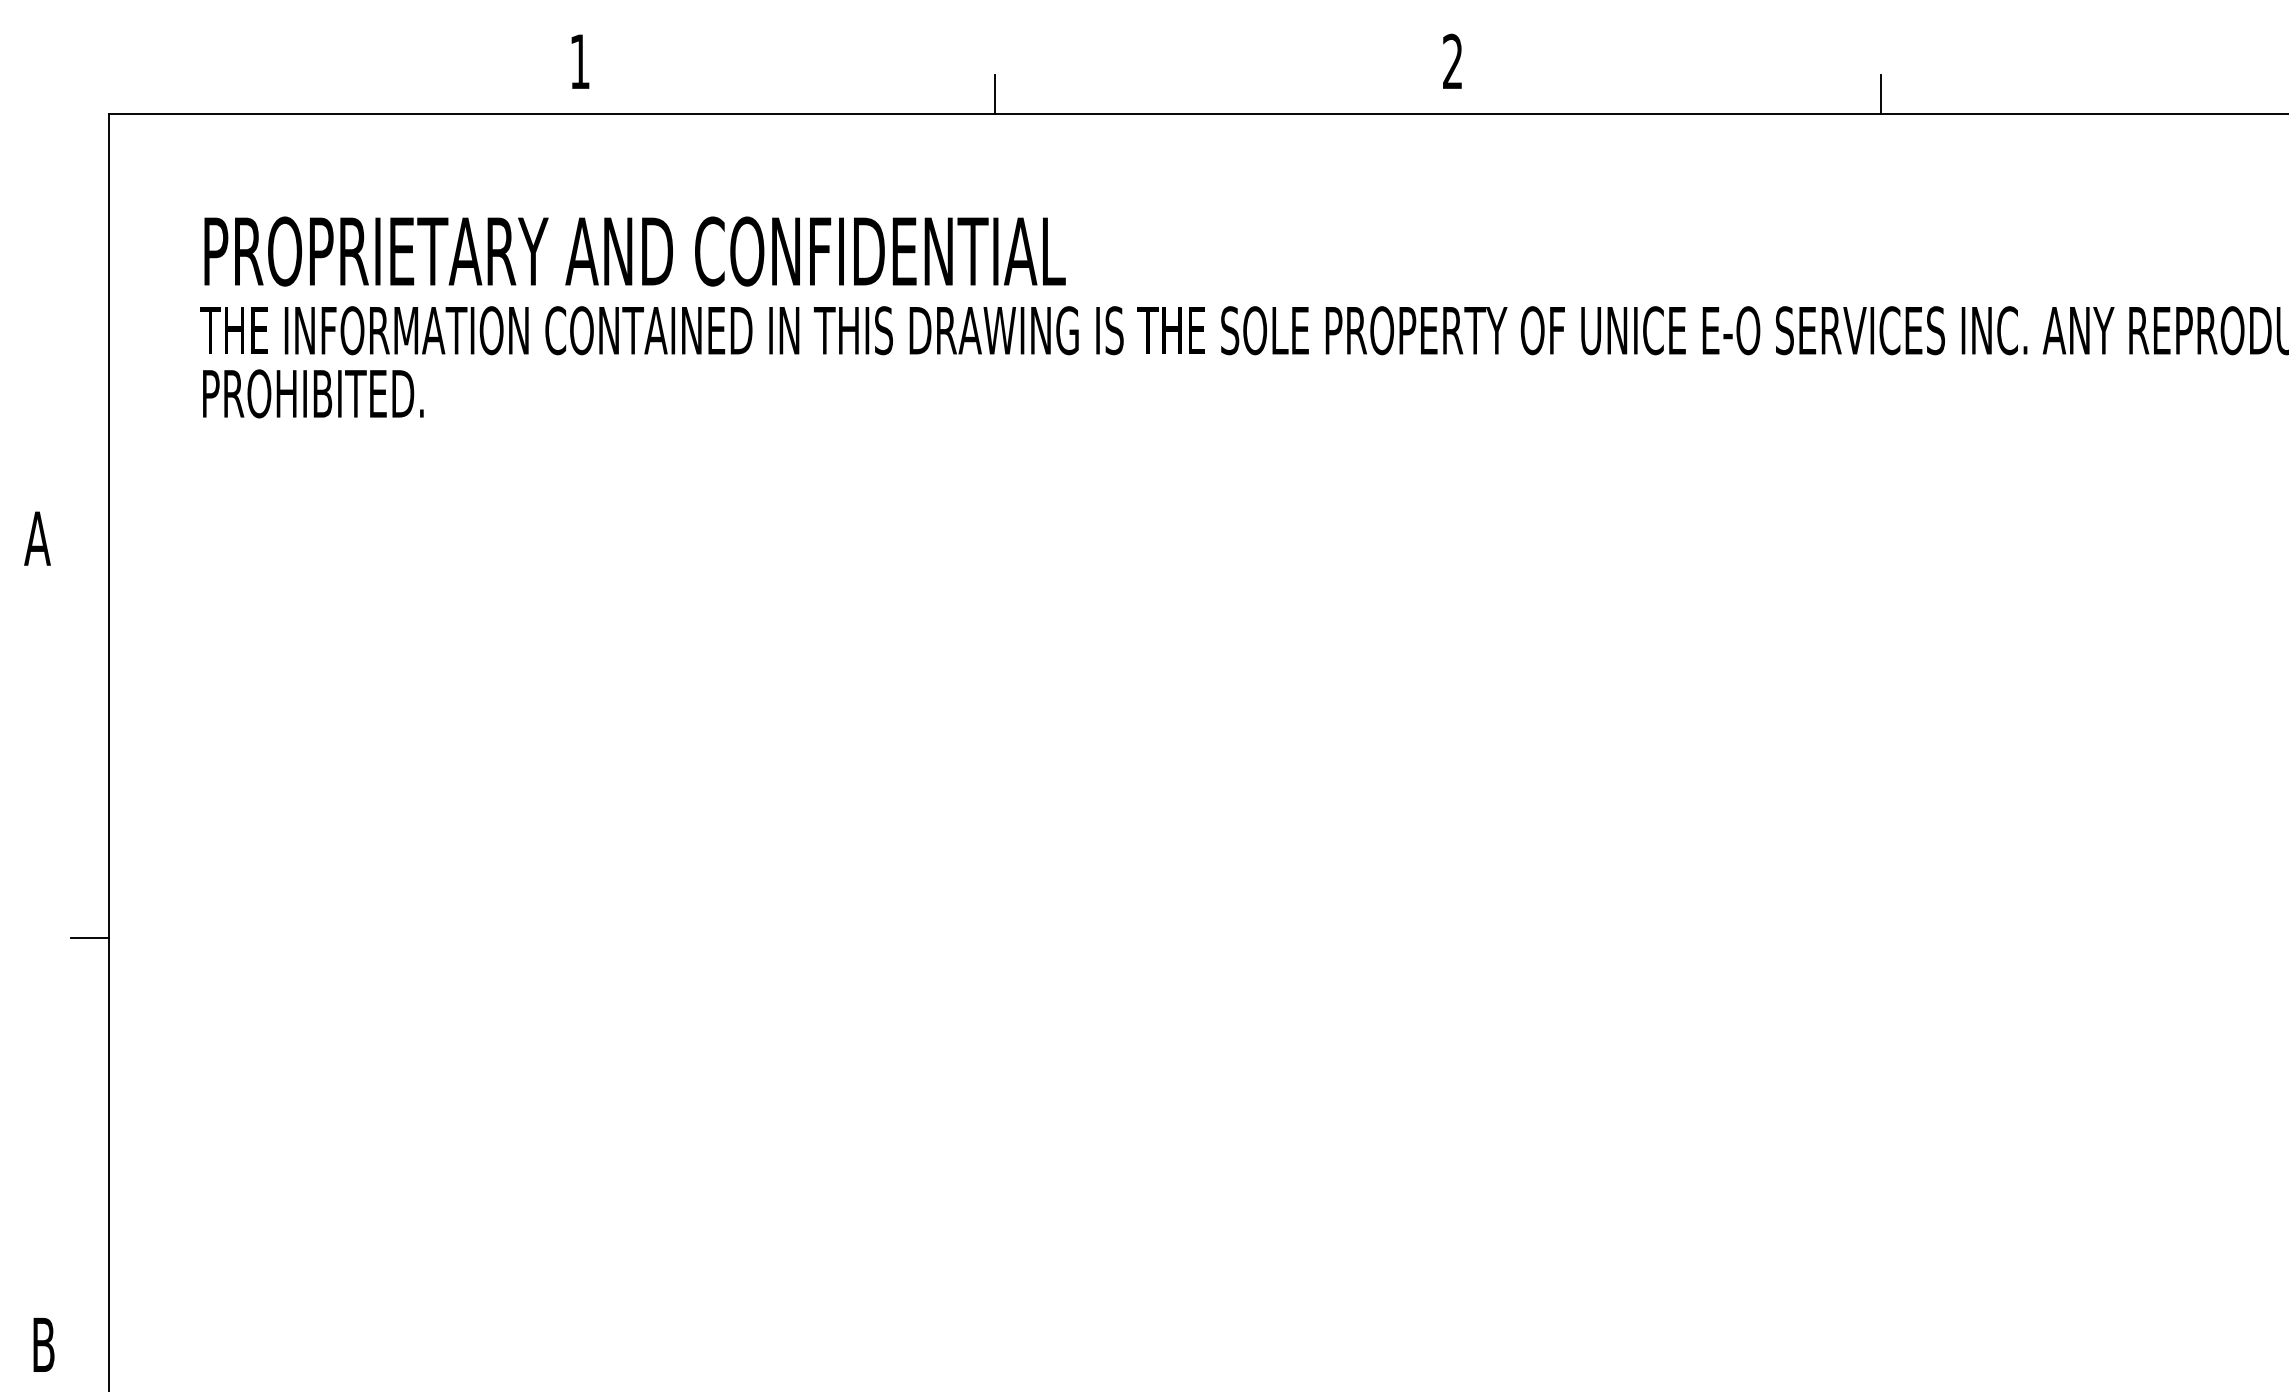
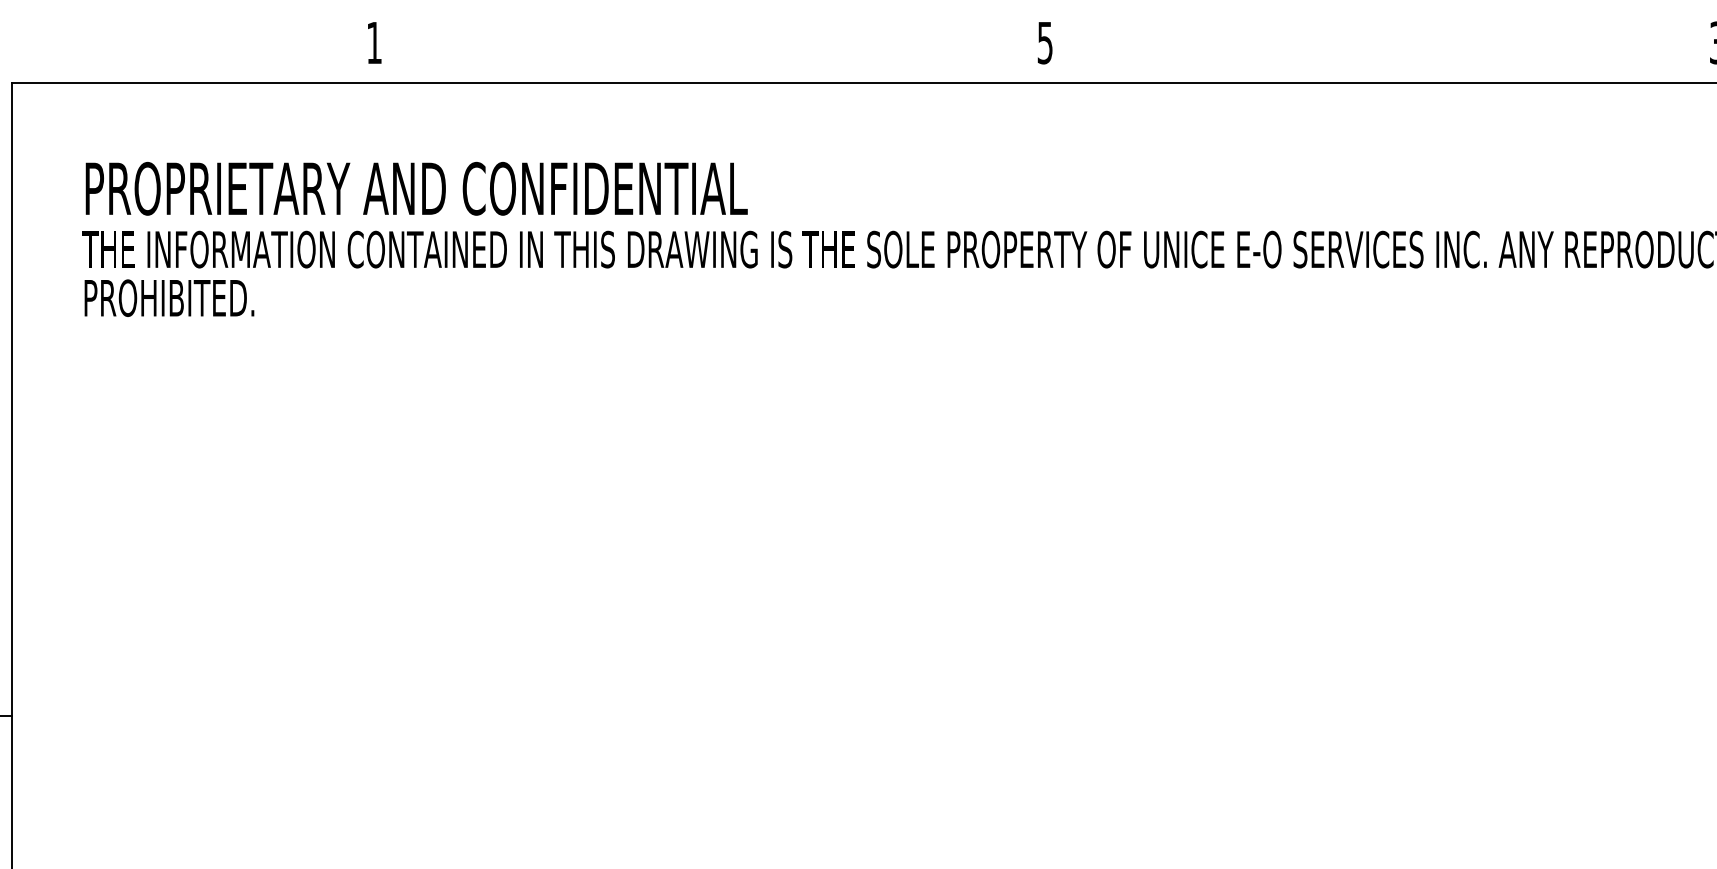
text: (1452, 61) -> (1045, 42), 2 -> 5
line: (994, 94) -> (692, 68), removed
line: (1880, 94) -> (1373, 68), removed

